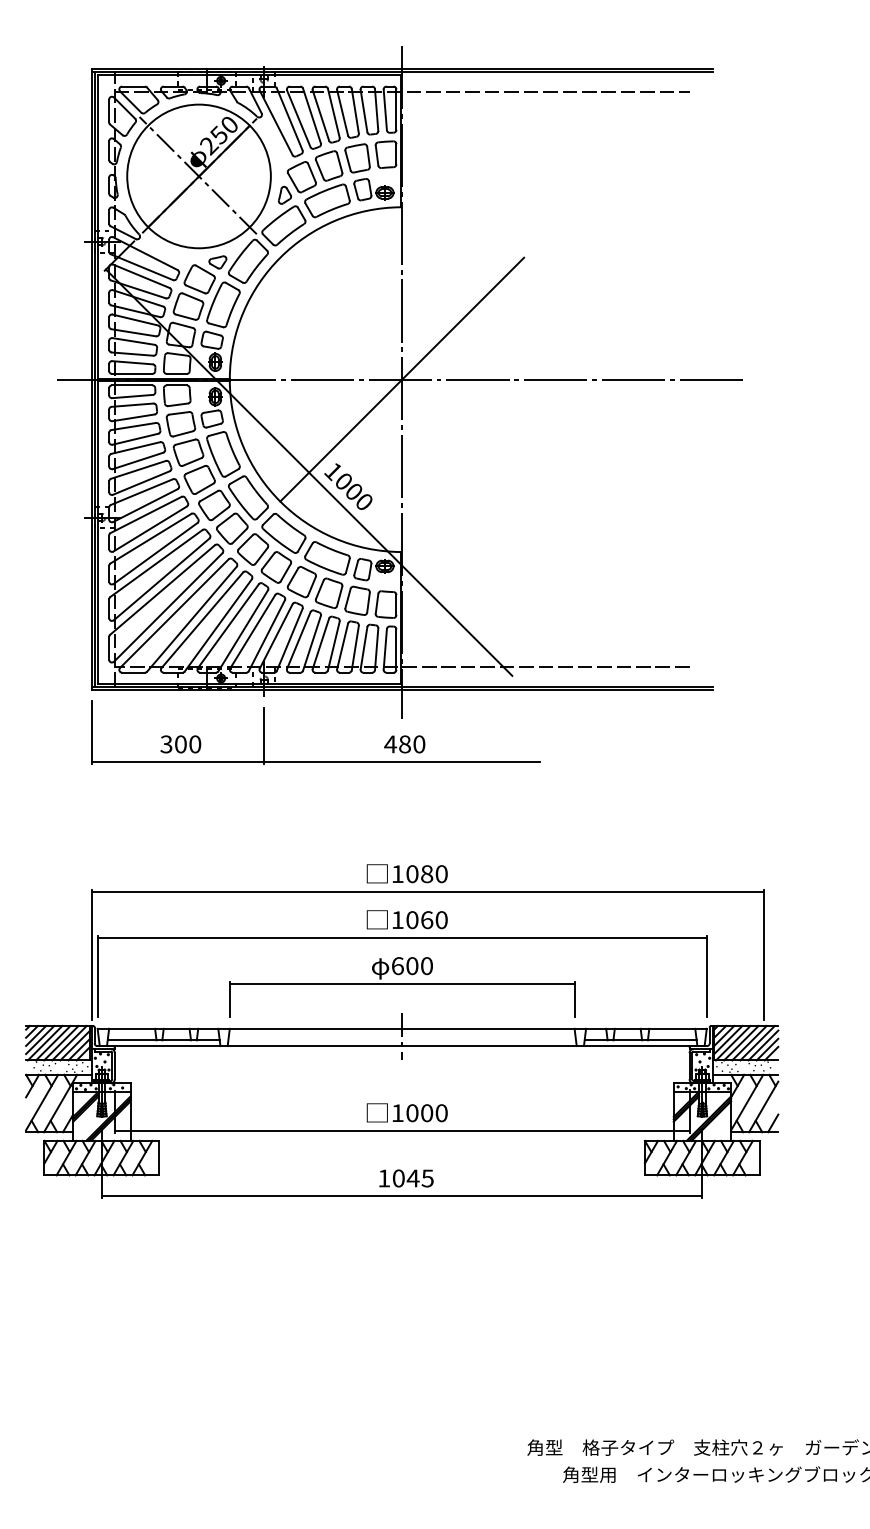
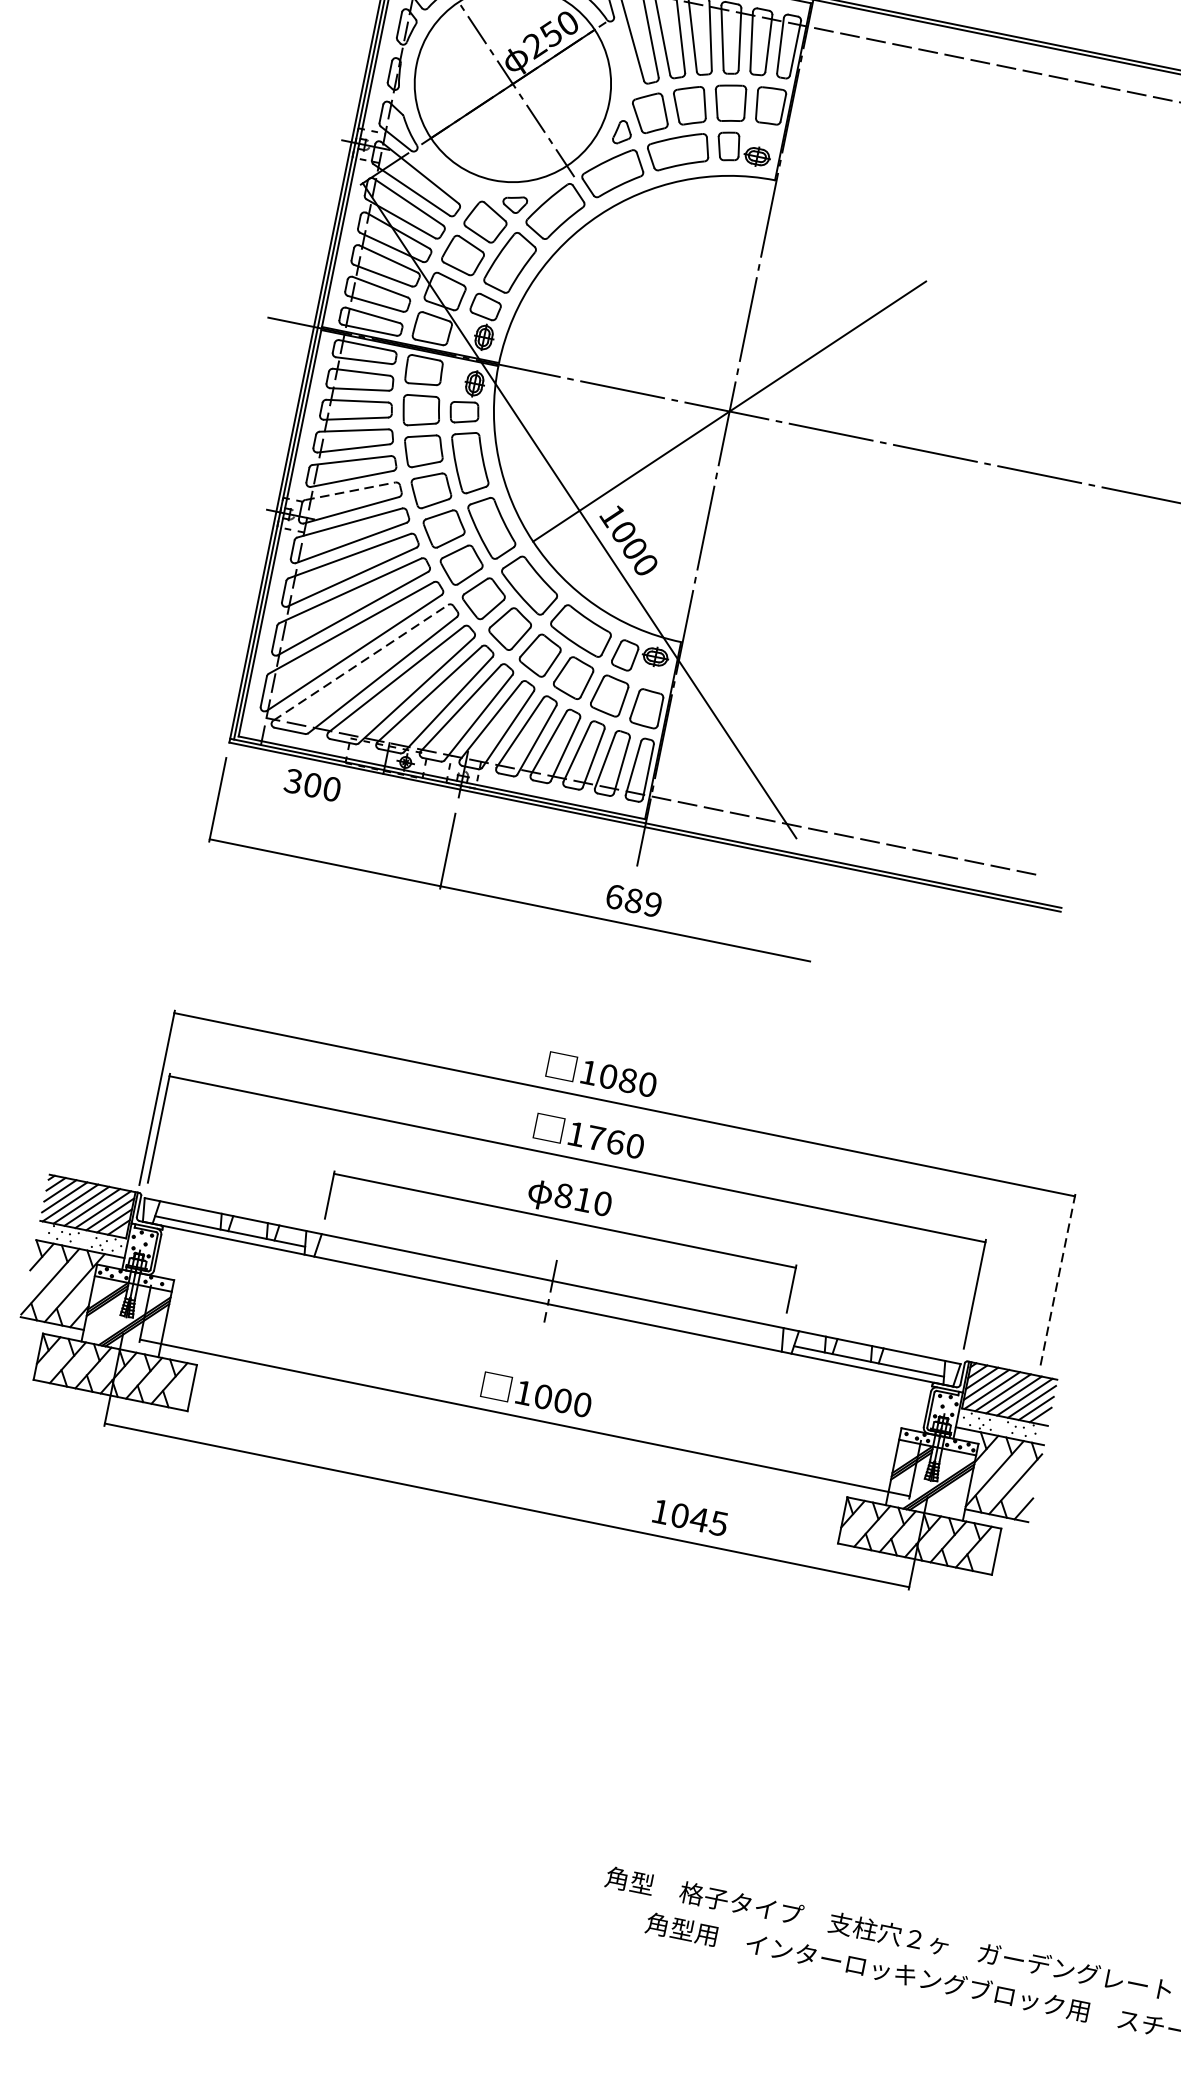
line: (141, 492) -> (349, 491), solid -> dashed
line: (174, 613) -> (360, 662), solid -> dashed
text: (180, 744) -> (312, 785), moved
text: (404, 744) -> (633, 900), 480 -> 689
text: (412, 920) -> (596, 1138), 1060 -> 1760
line: (764, 955) -> (1057, 1281), solid -> dashed
text: (404, 966) -> (572, 1198), 600 -> 810
text: (406, 1178) -> (690, 1517), moved

